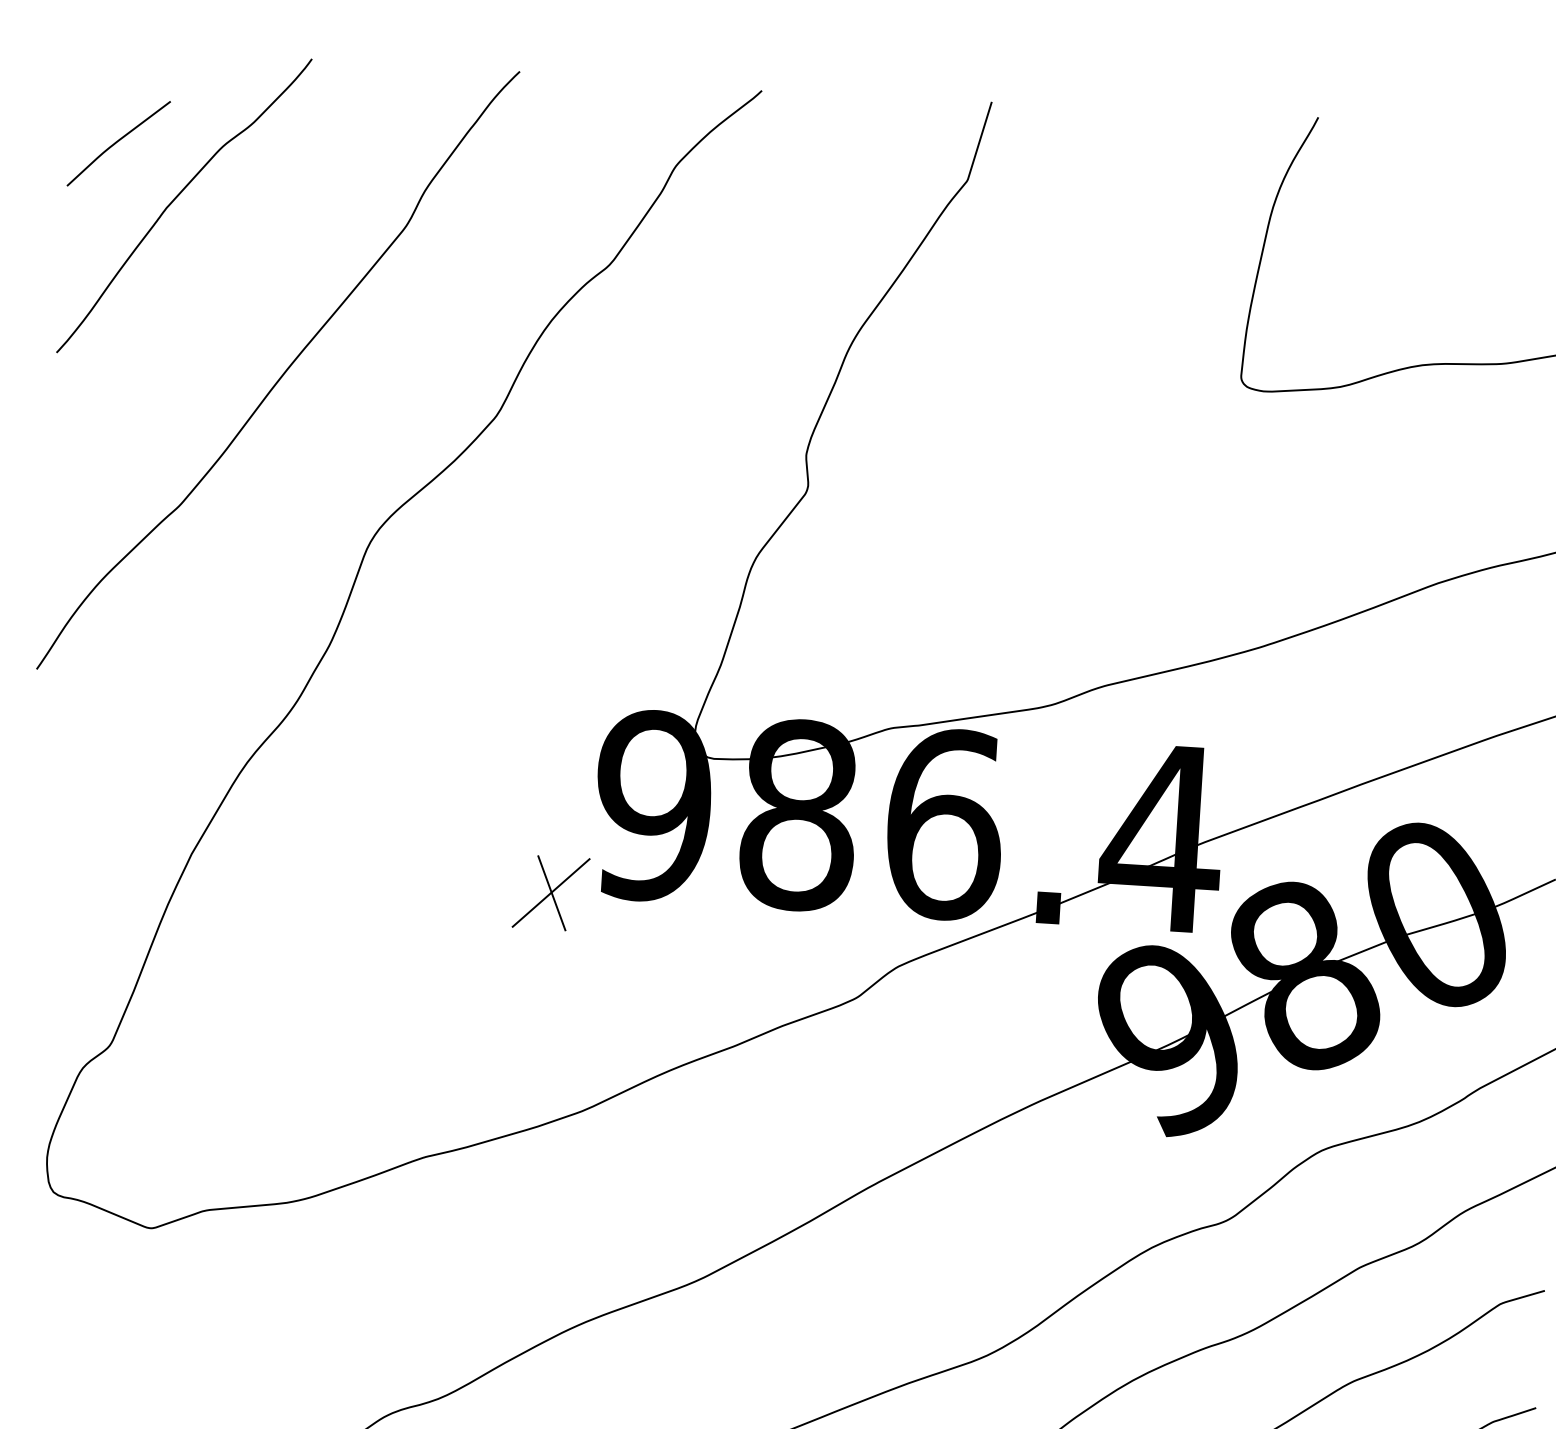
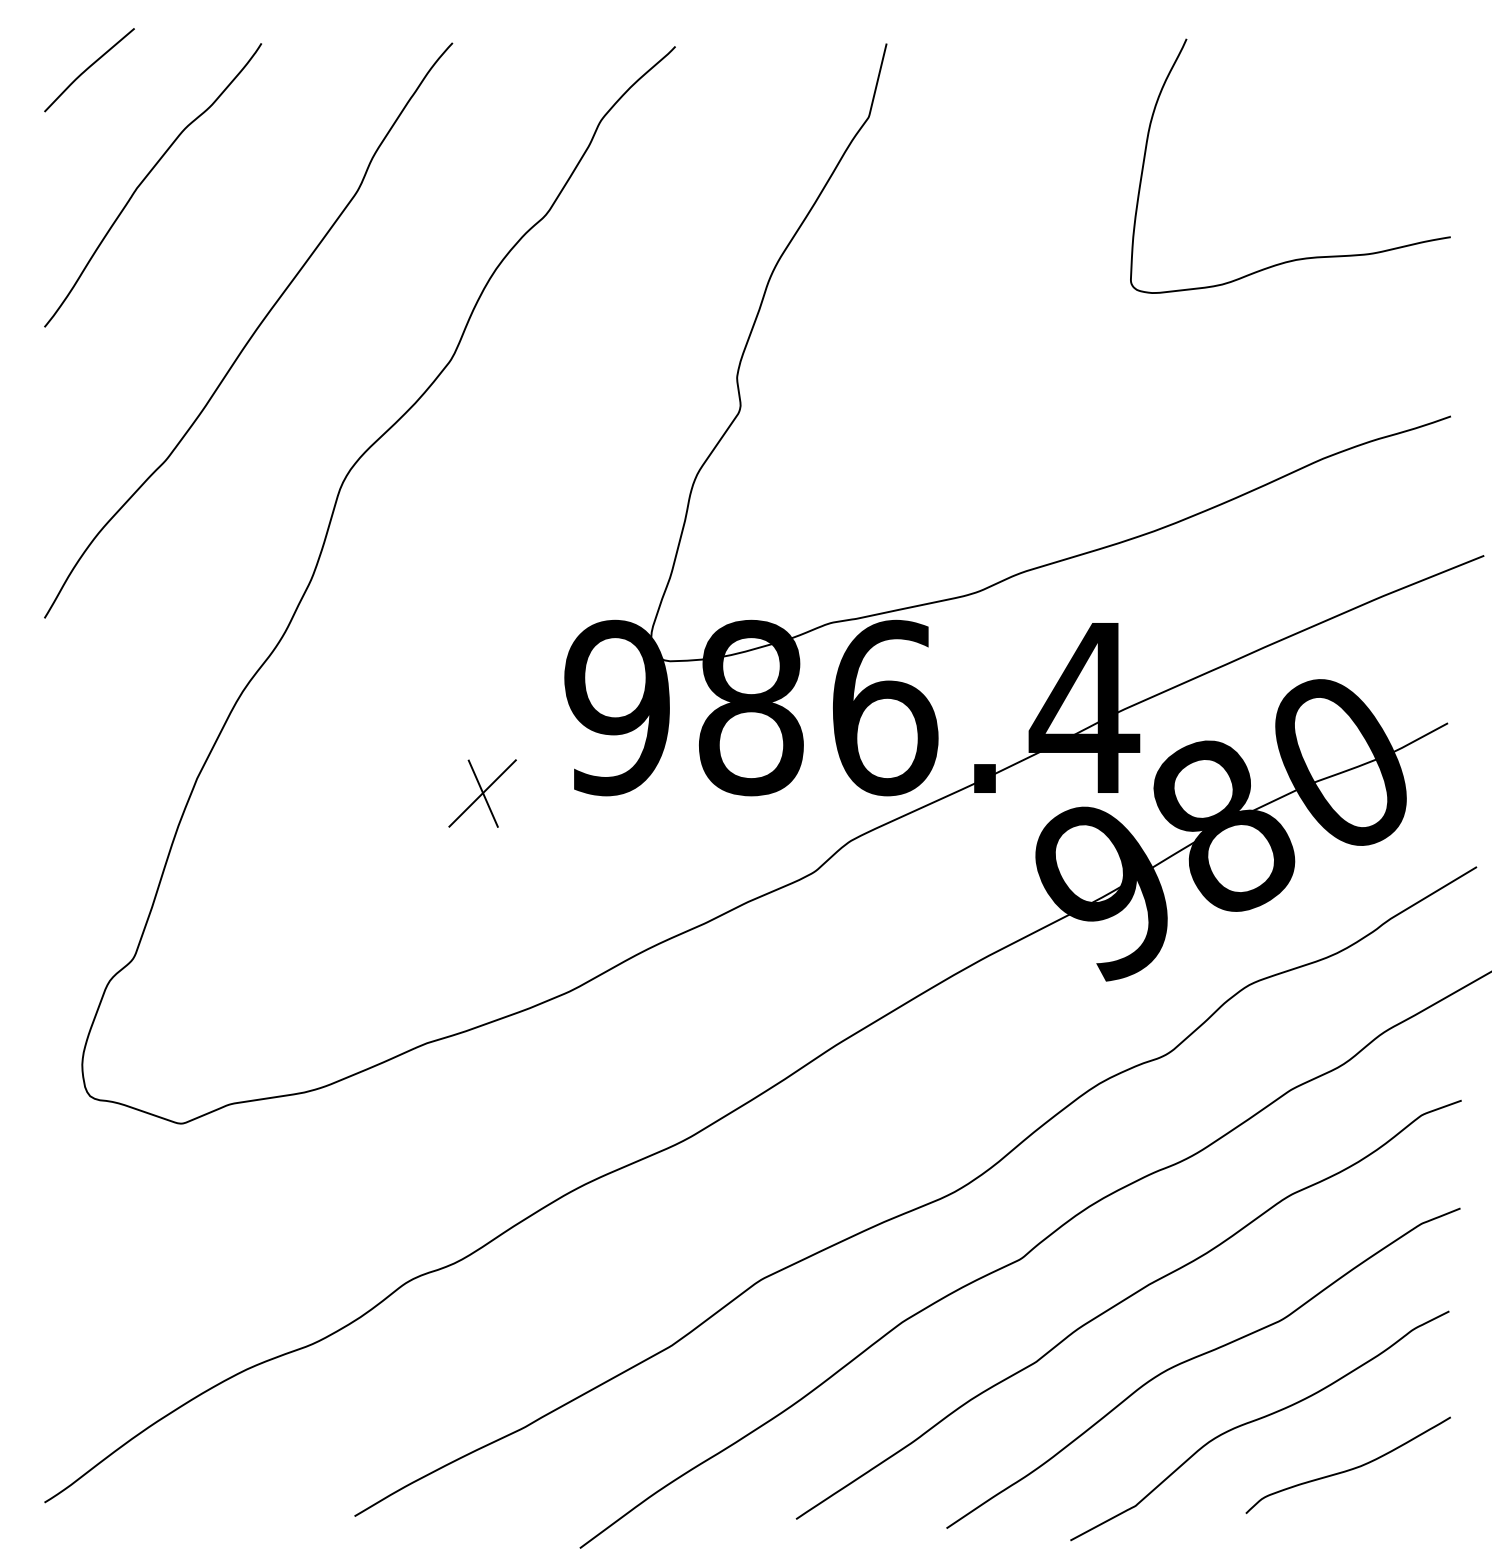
curve: (117, 142) -> (88, 69), moved
part: (550, 892) -> (482, 793), moved

